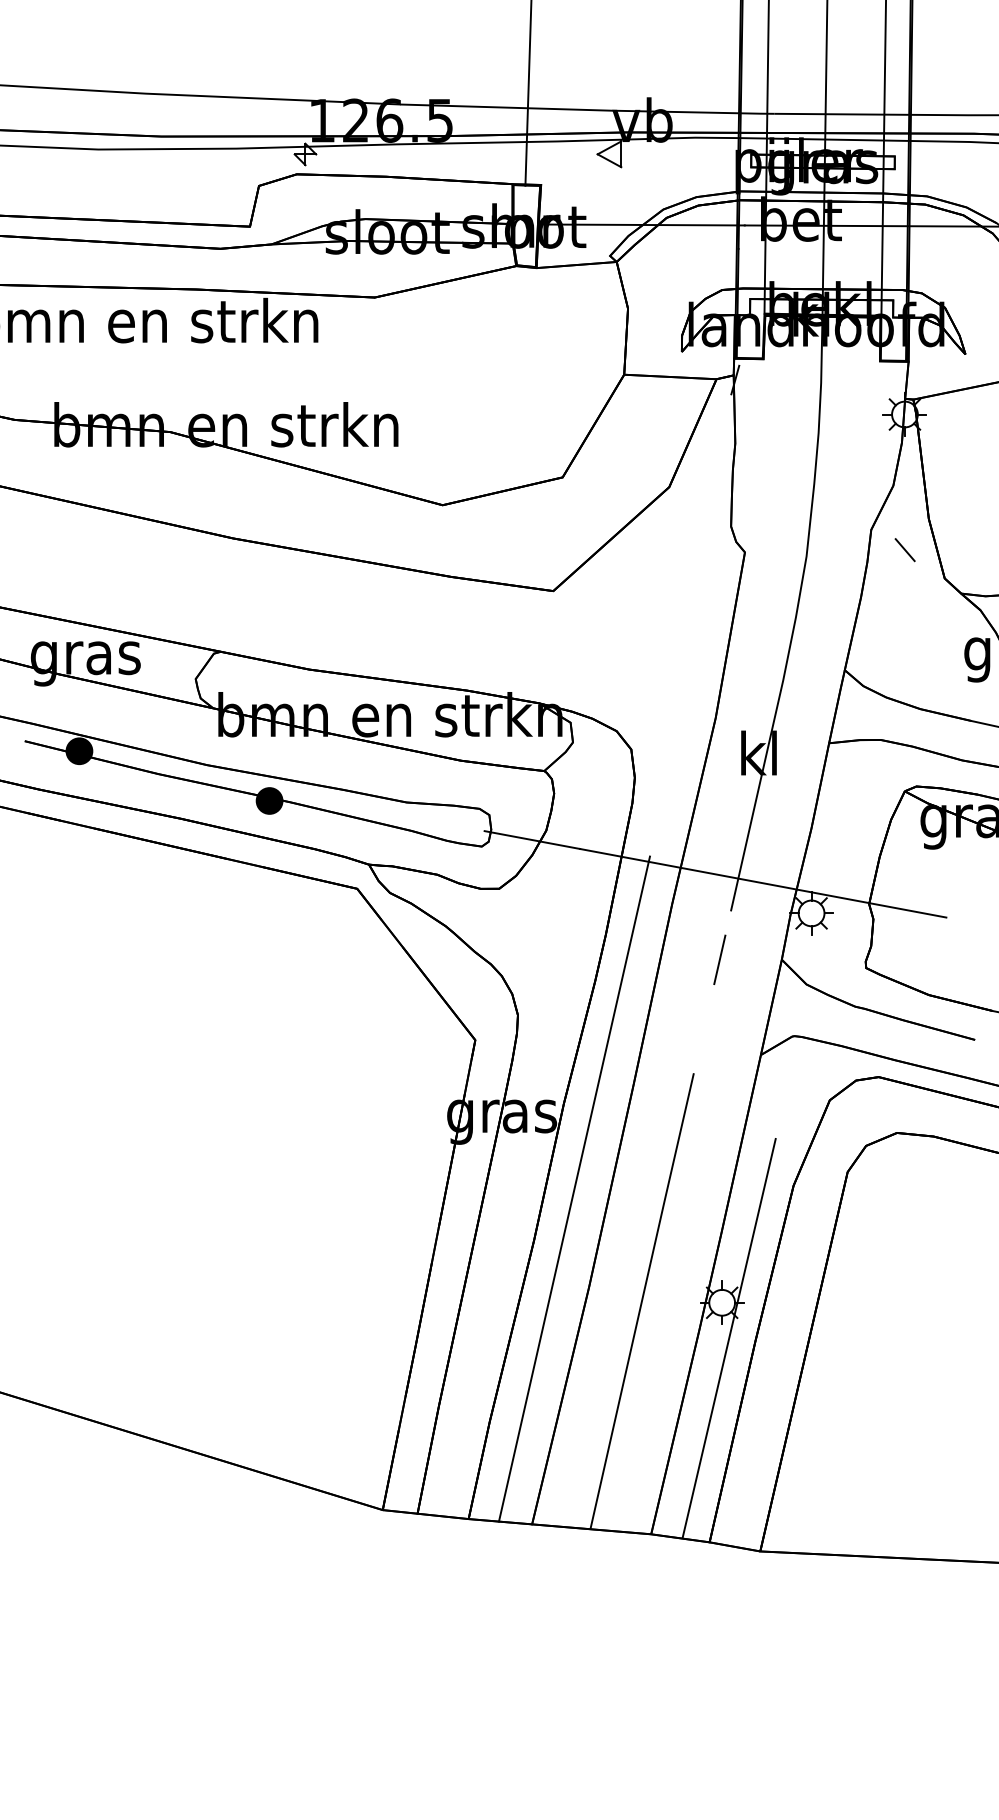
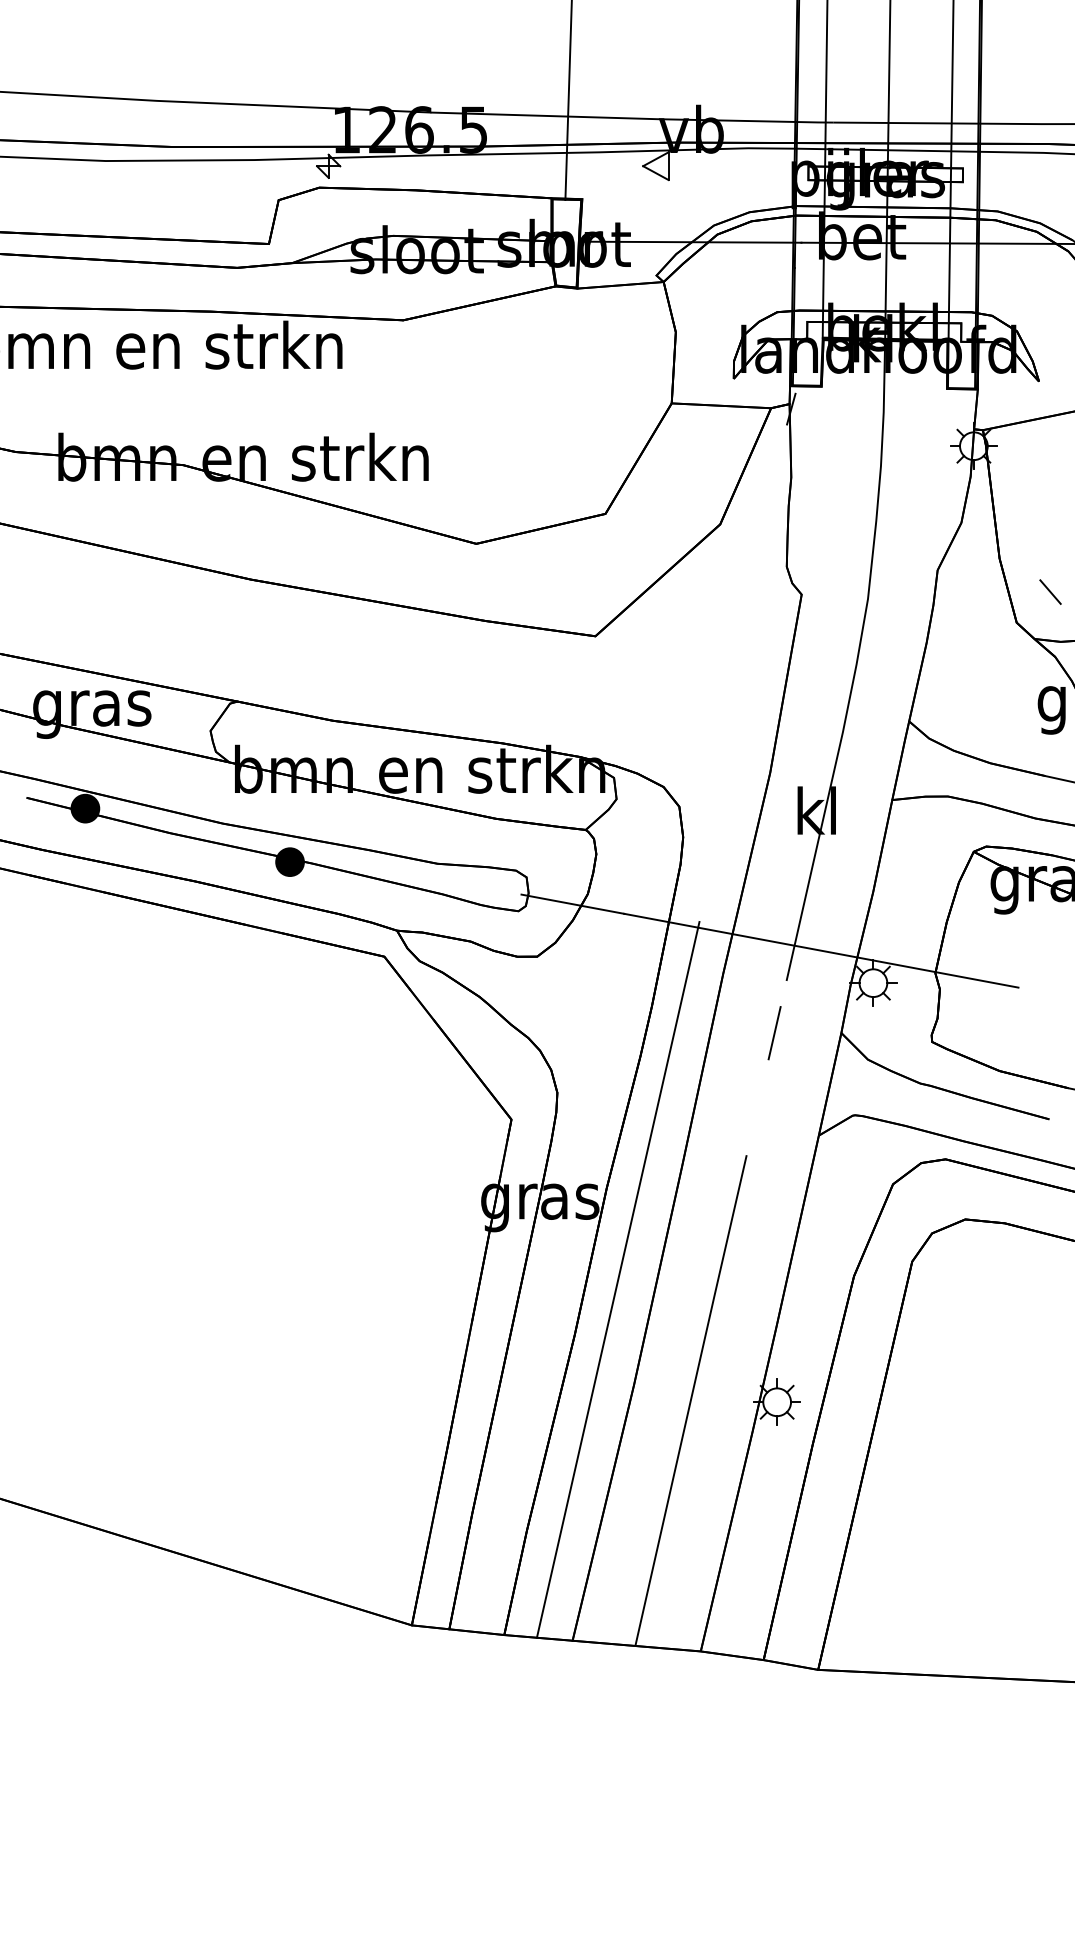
line: (904, 550) -> (1049, 592), moved
line: (728, 1337) -> (783, 1439), removed

